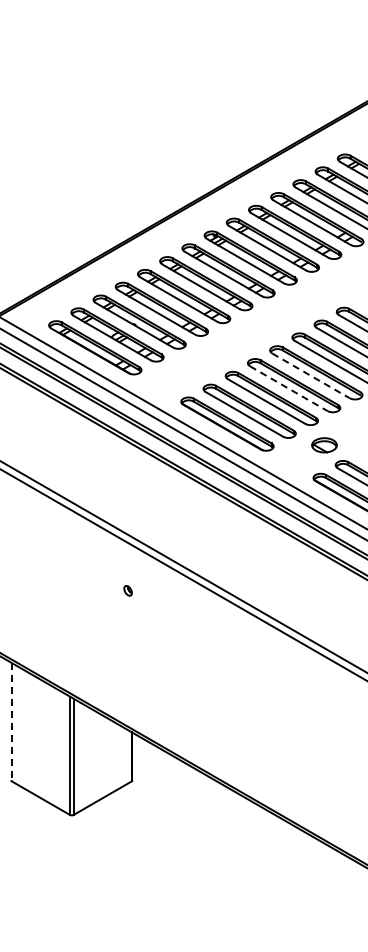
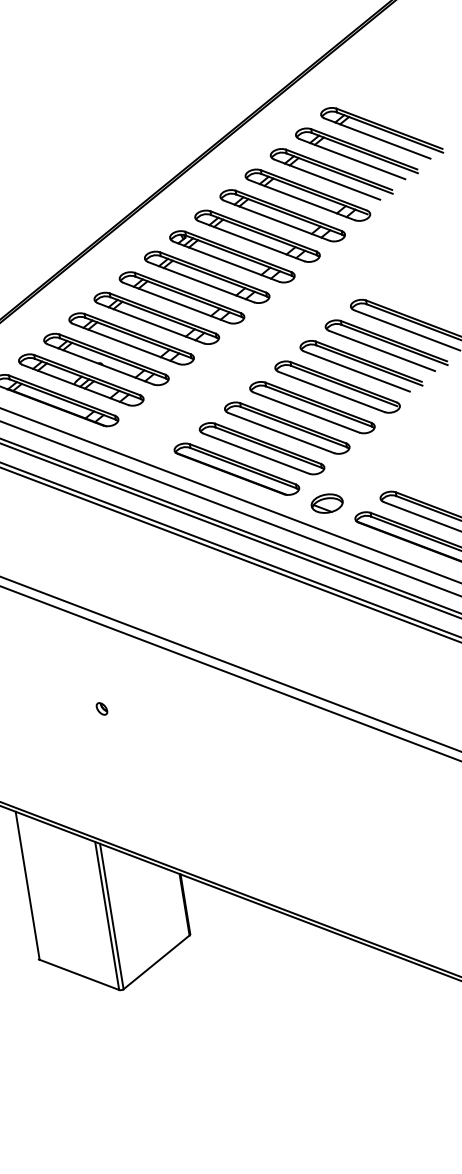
line: (311, 375) -> (332, 391), dashed -> solid
line: (288, 388) -> (306, 412), dashed -> solid
part: (324, 445) -> (327, 503), moved
part: (127, 590) -> (101, 708), moved
line: (11, 722) -> (27, 886), dashed -> solid

